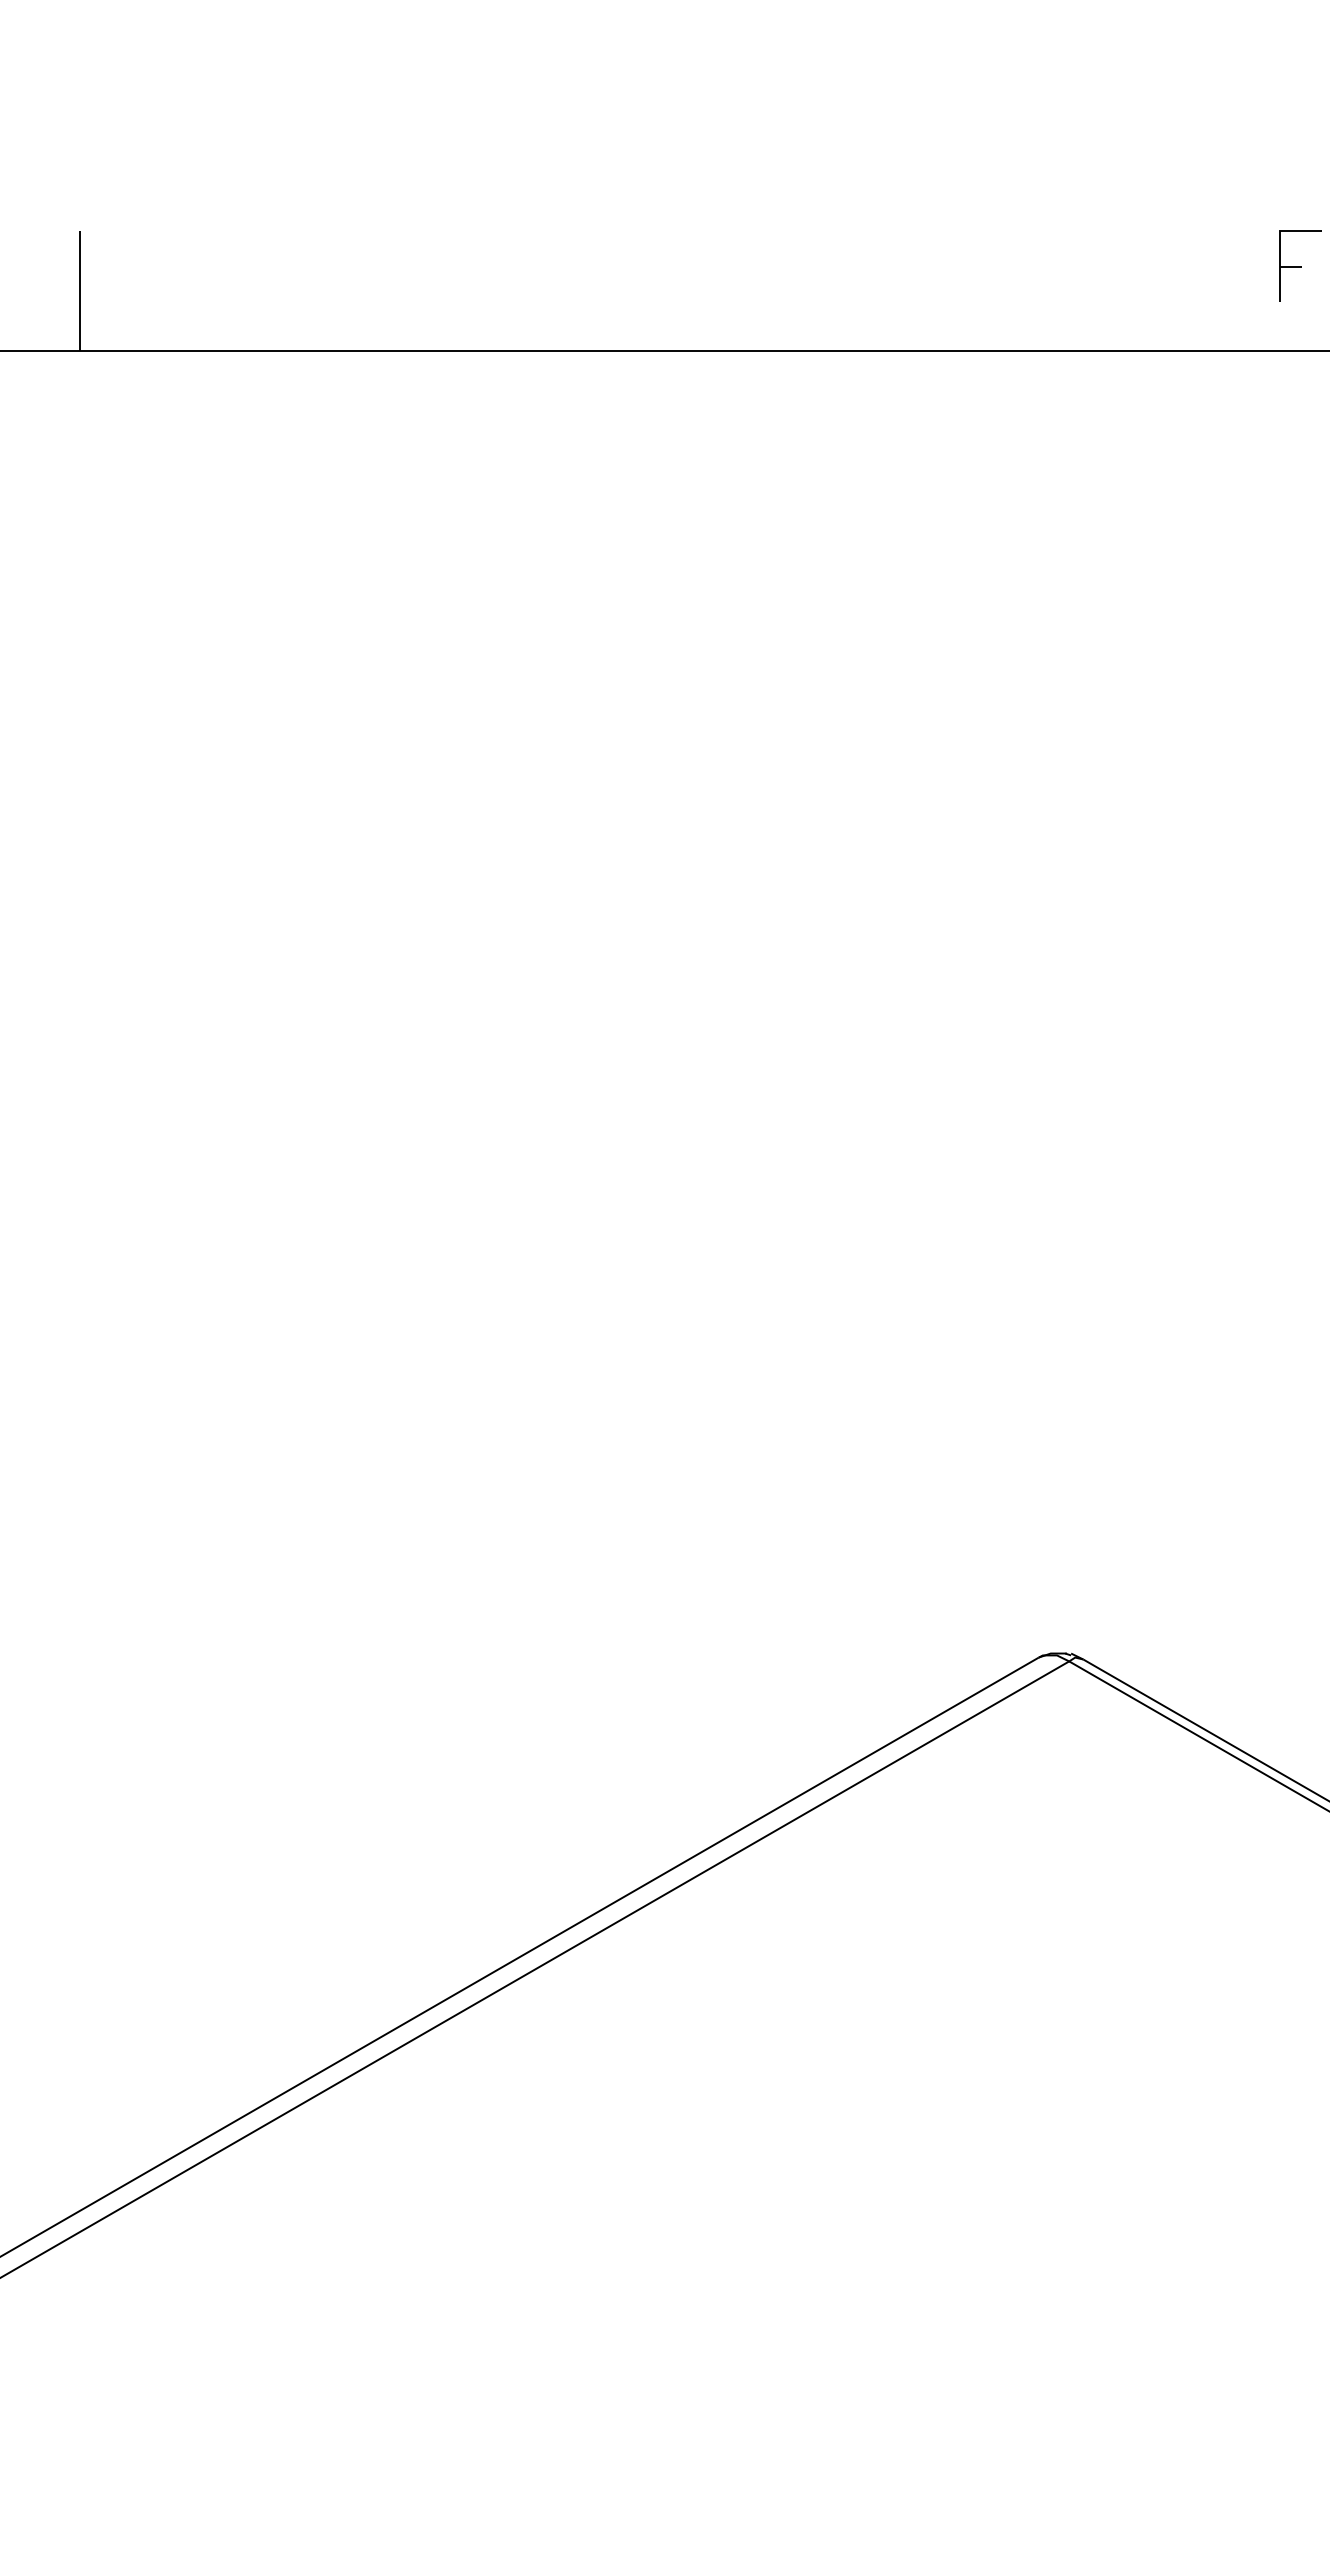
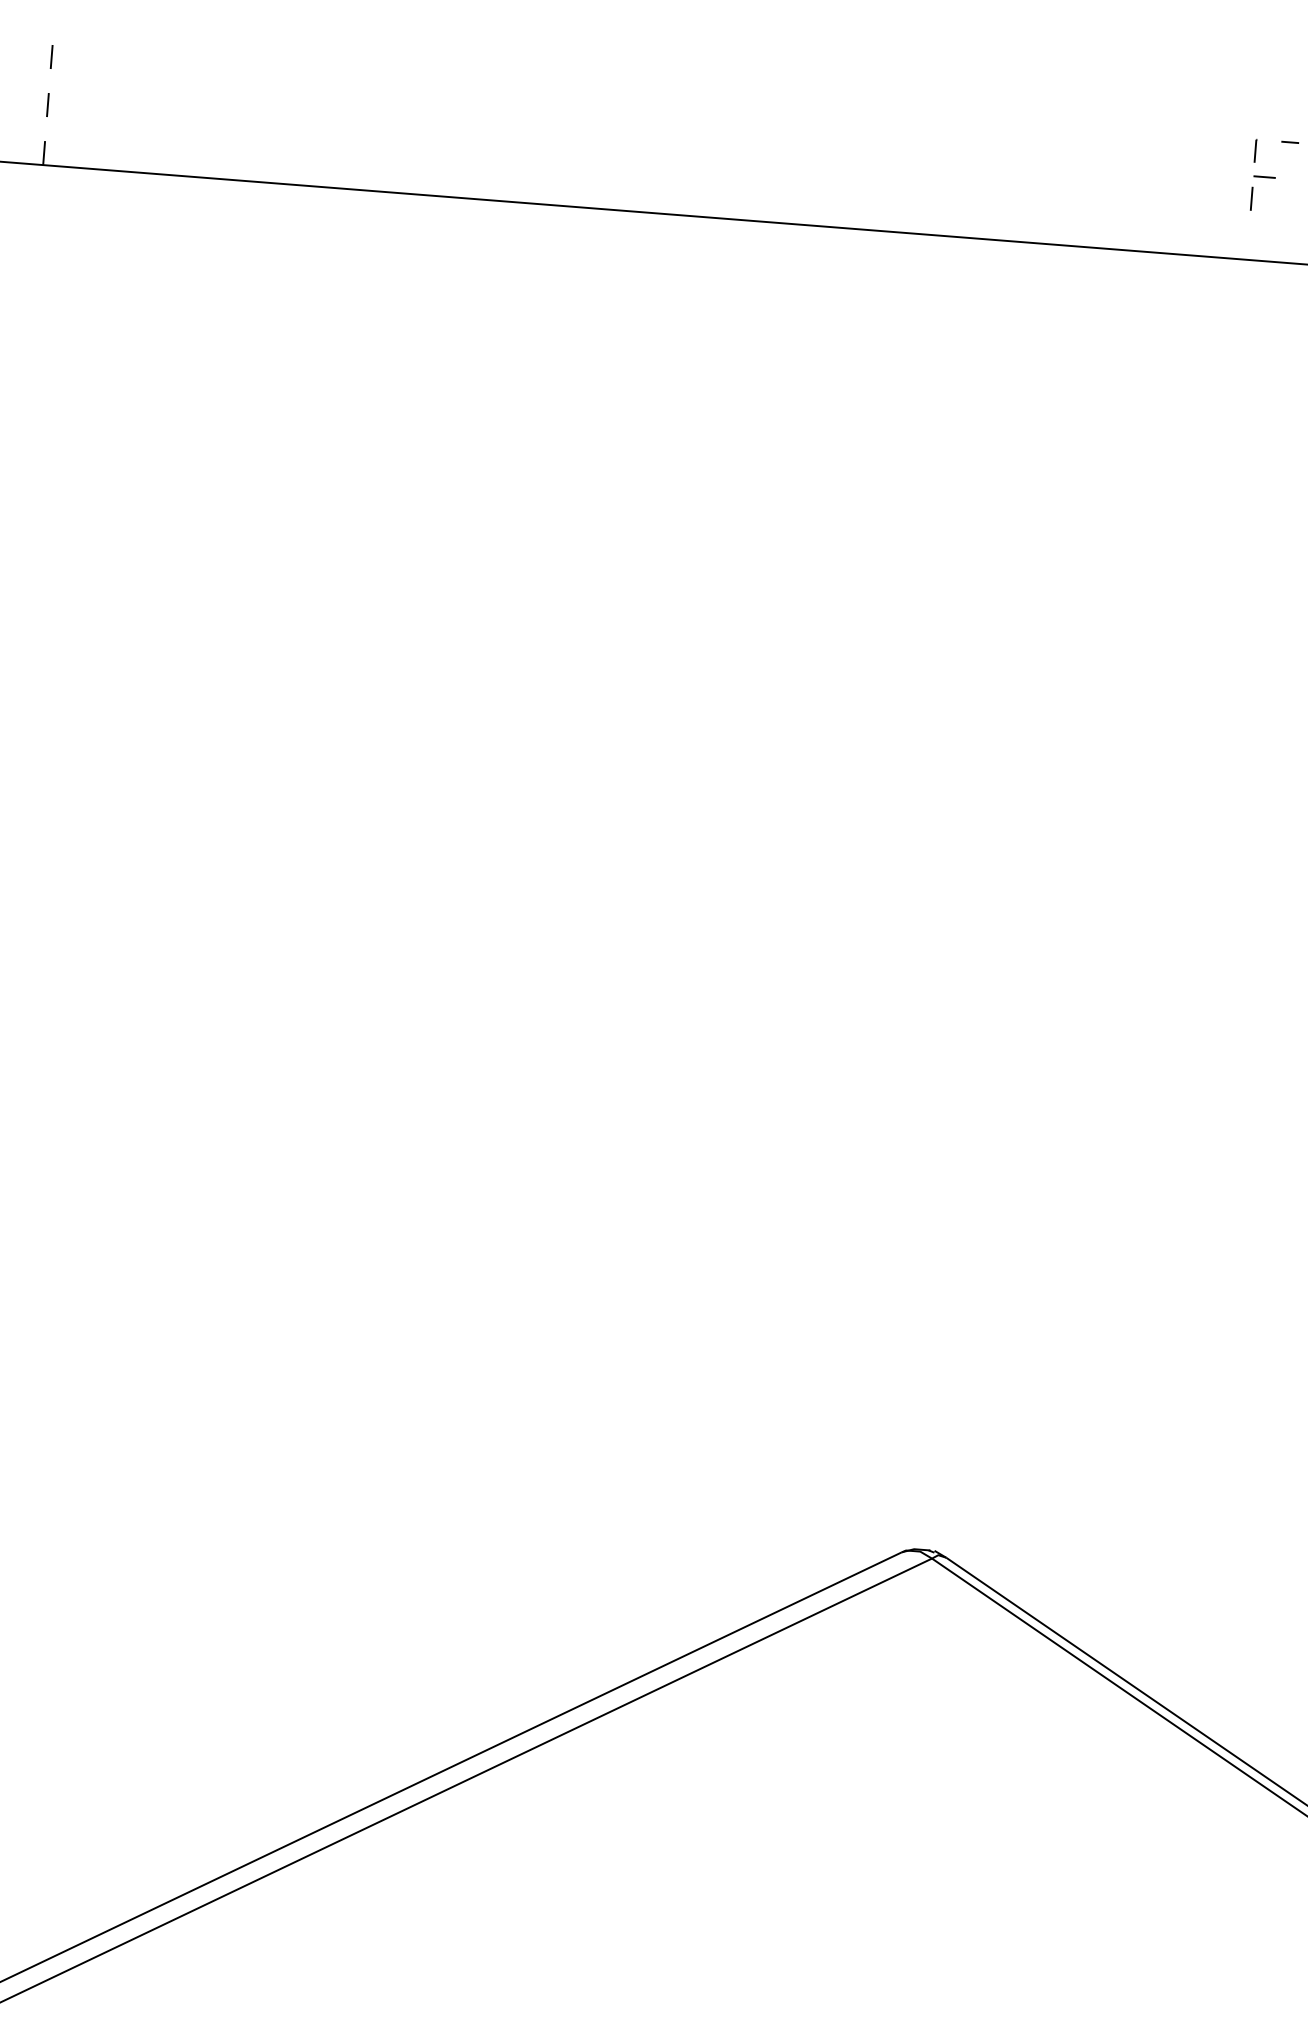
line: (1279, 244) -> (1254, 153), solid -> dashed
line: (80, 290) -> (48, 104), solid -> dashed

